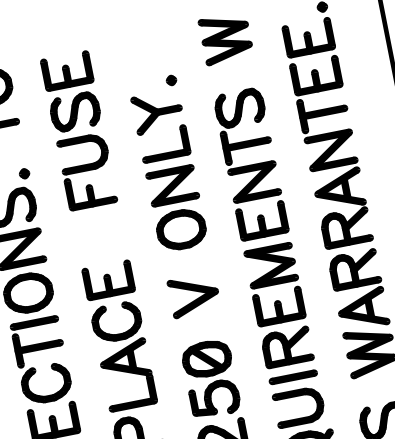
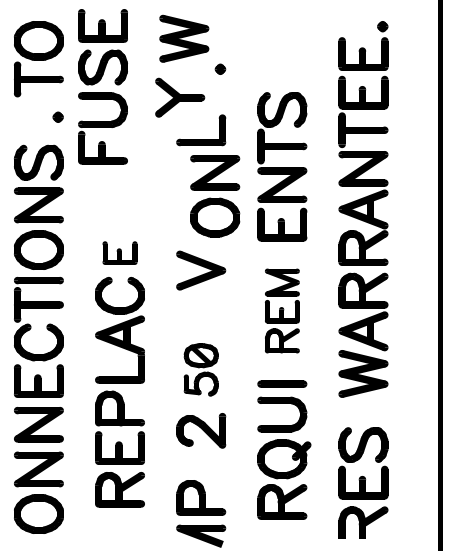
part: (226, 38) -> (184, 38), moved
part: (158, 111) -> (180, 97), moved
part: (78, 130) -> (102, 86), moved
part: (23, 173) -> (57, 116), moved
part: (177, 208) -> (215, 196), moved
part: (108, 279) -> (119, 252), size x0.7
part: (194, 295) -> (201, 270), moved
part: (279, 305) -> (282, 310), size x0.7
part: (211, 378) -> (201, 369), size x0.7

